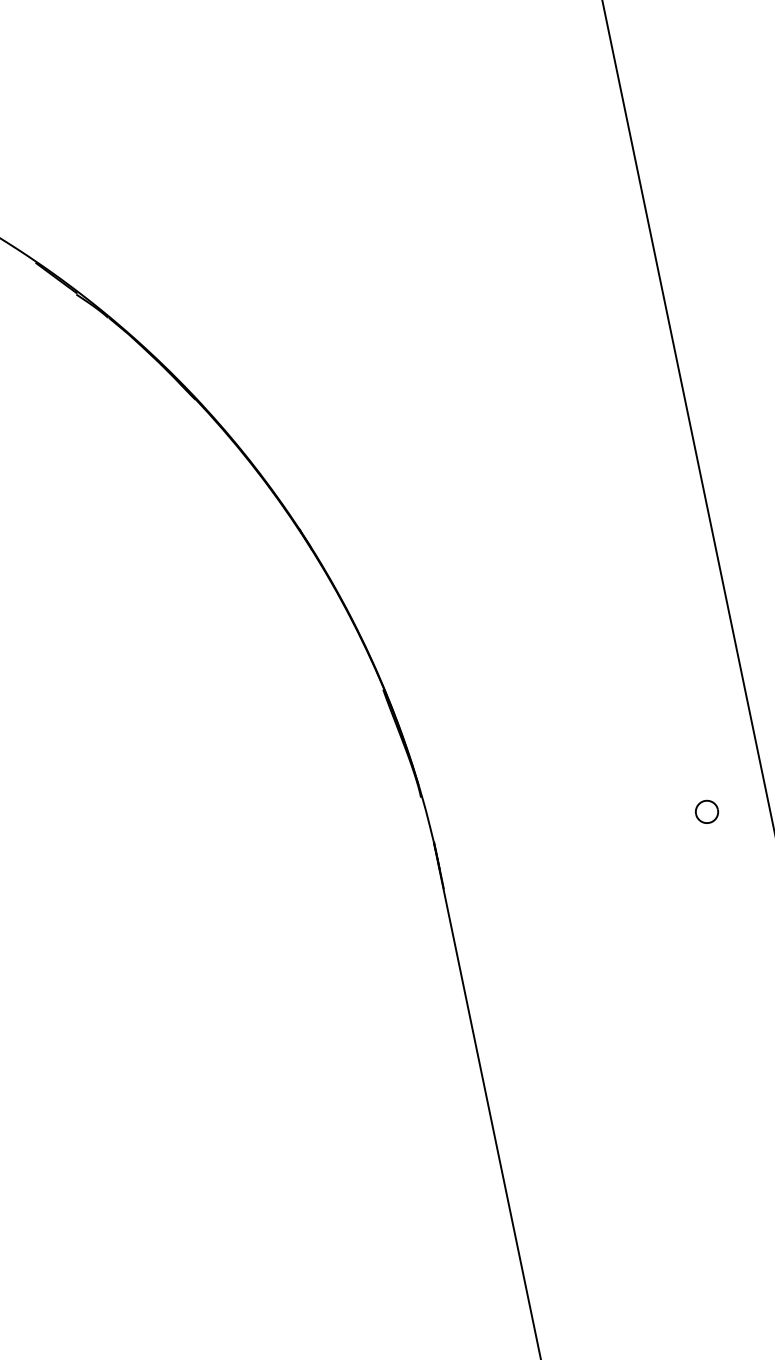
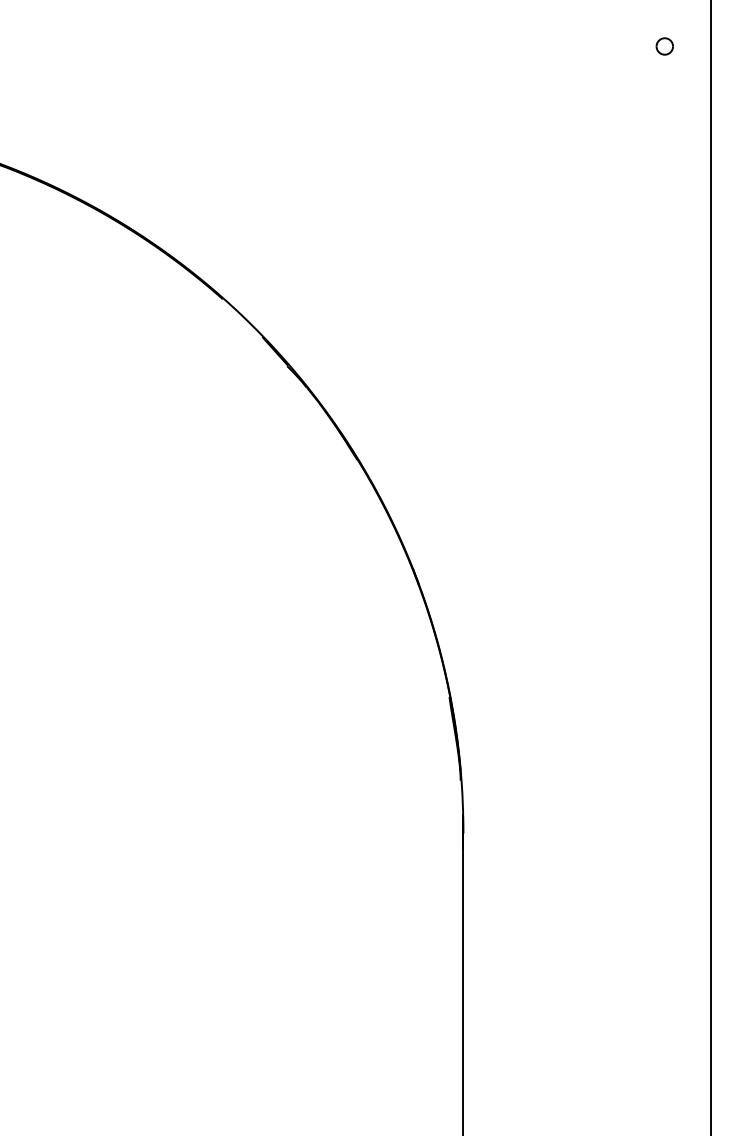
part: (706, 811) -> (664, 833), removed

